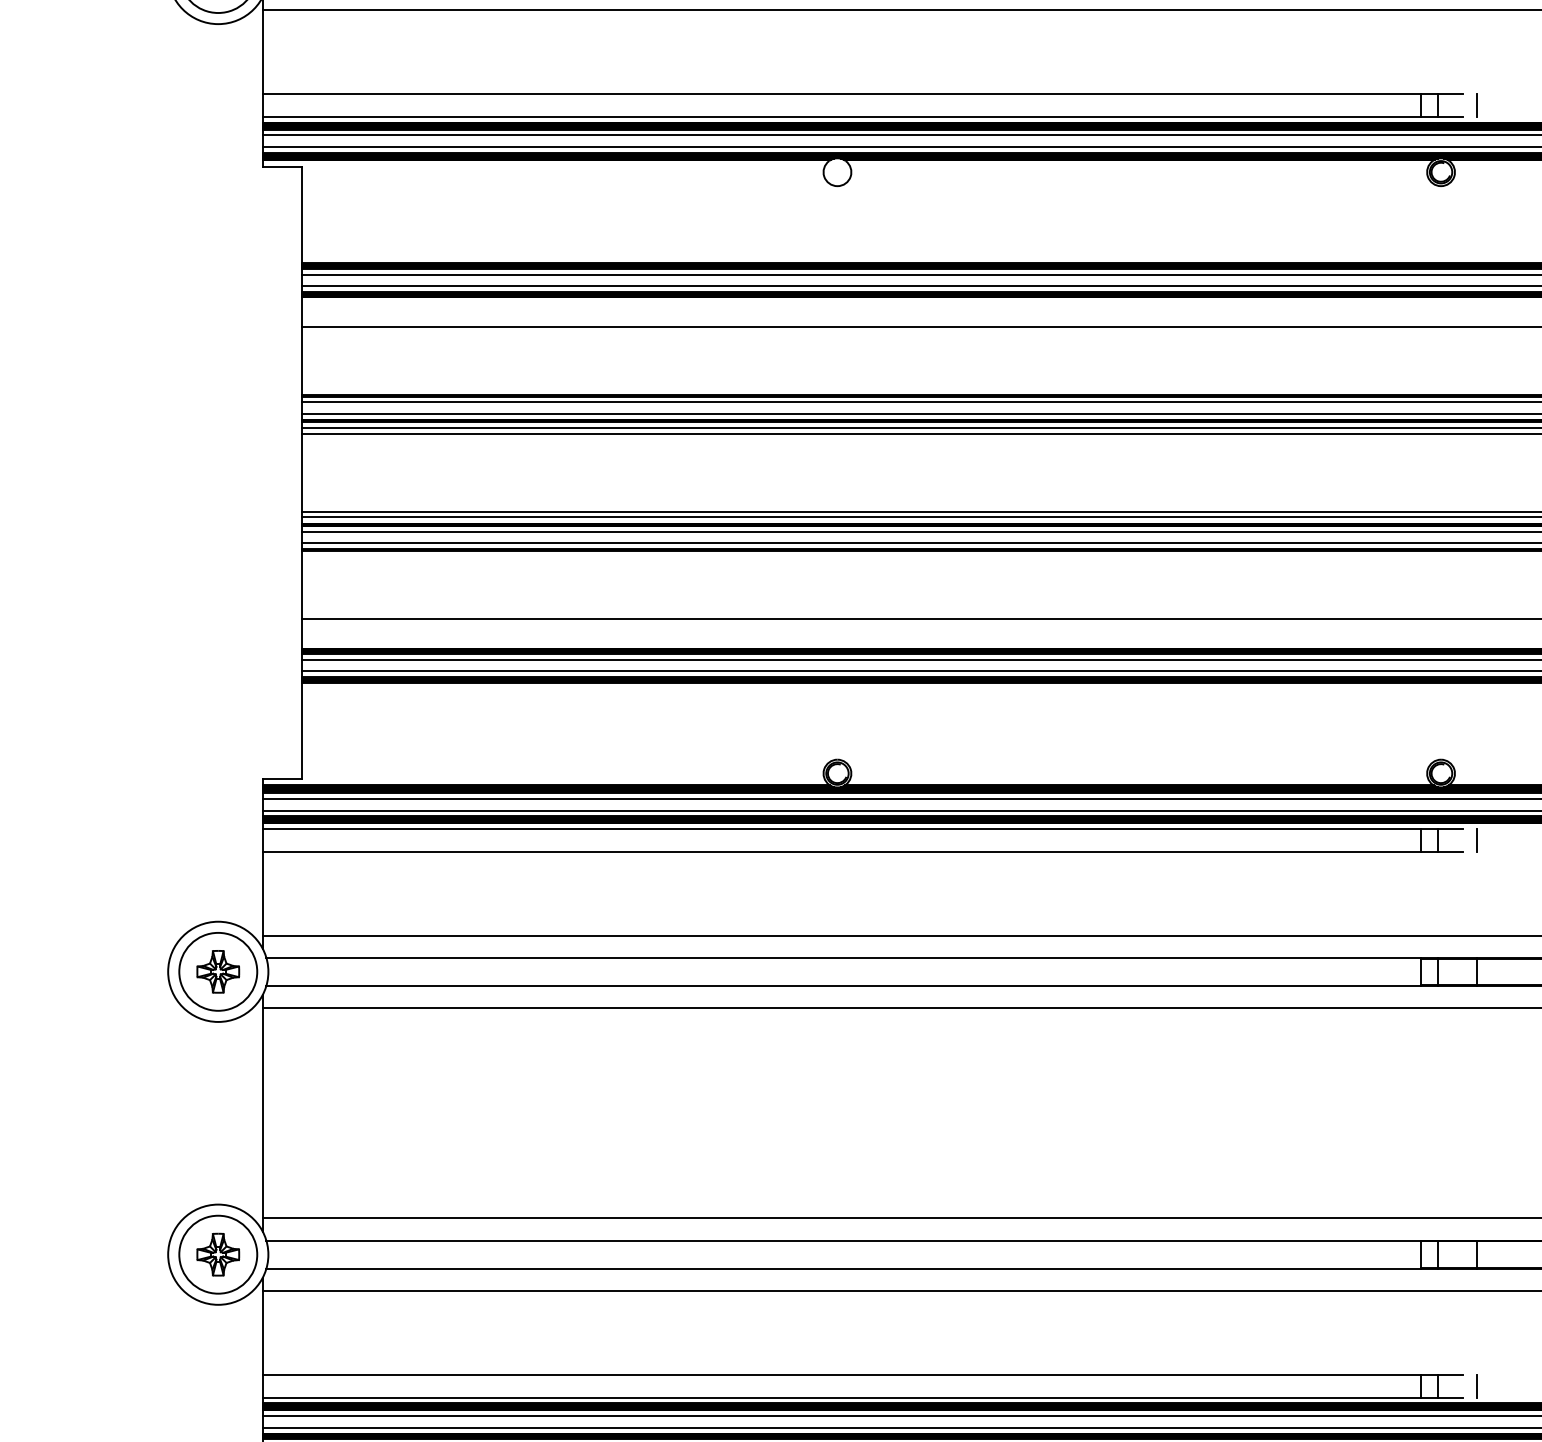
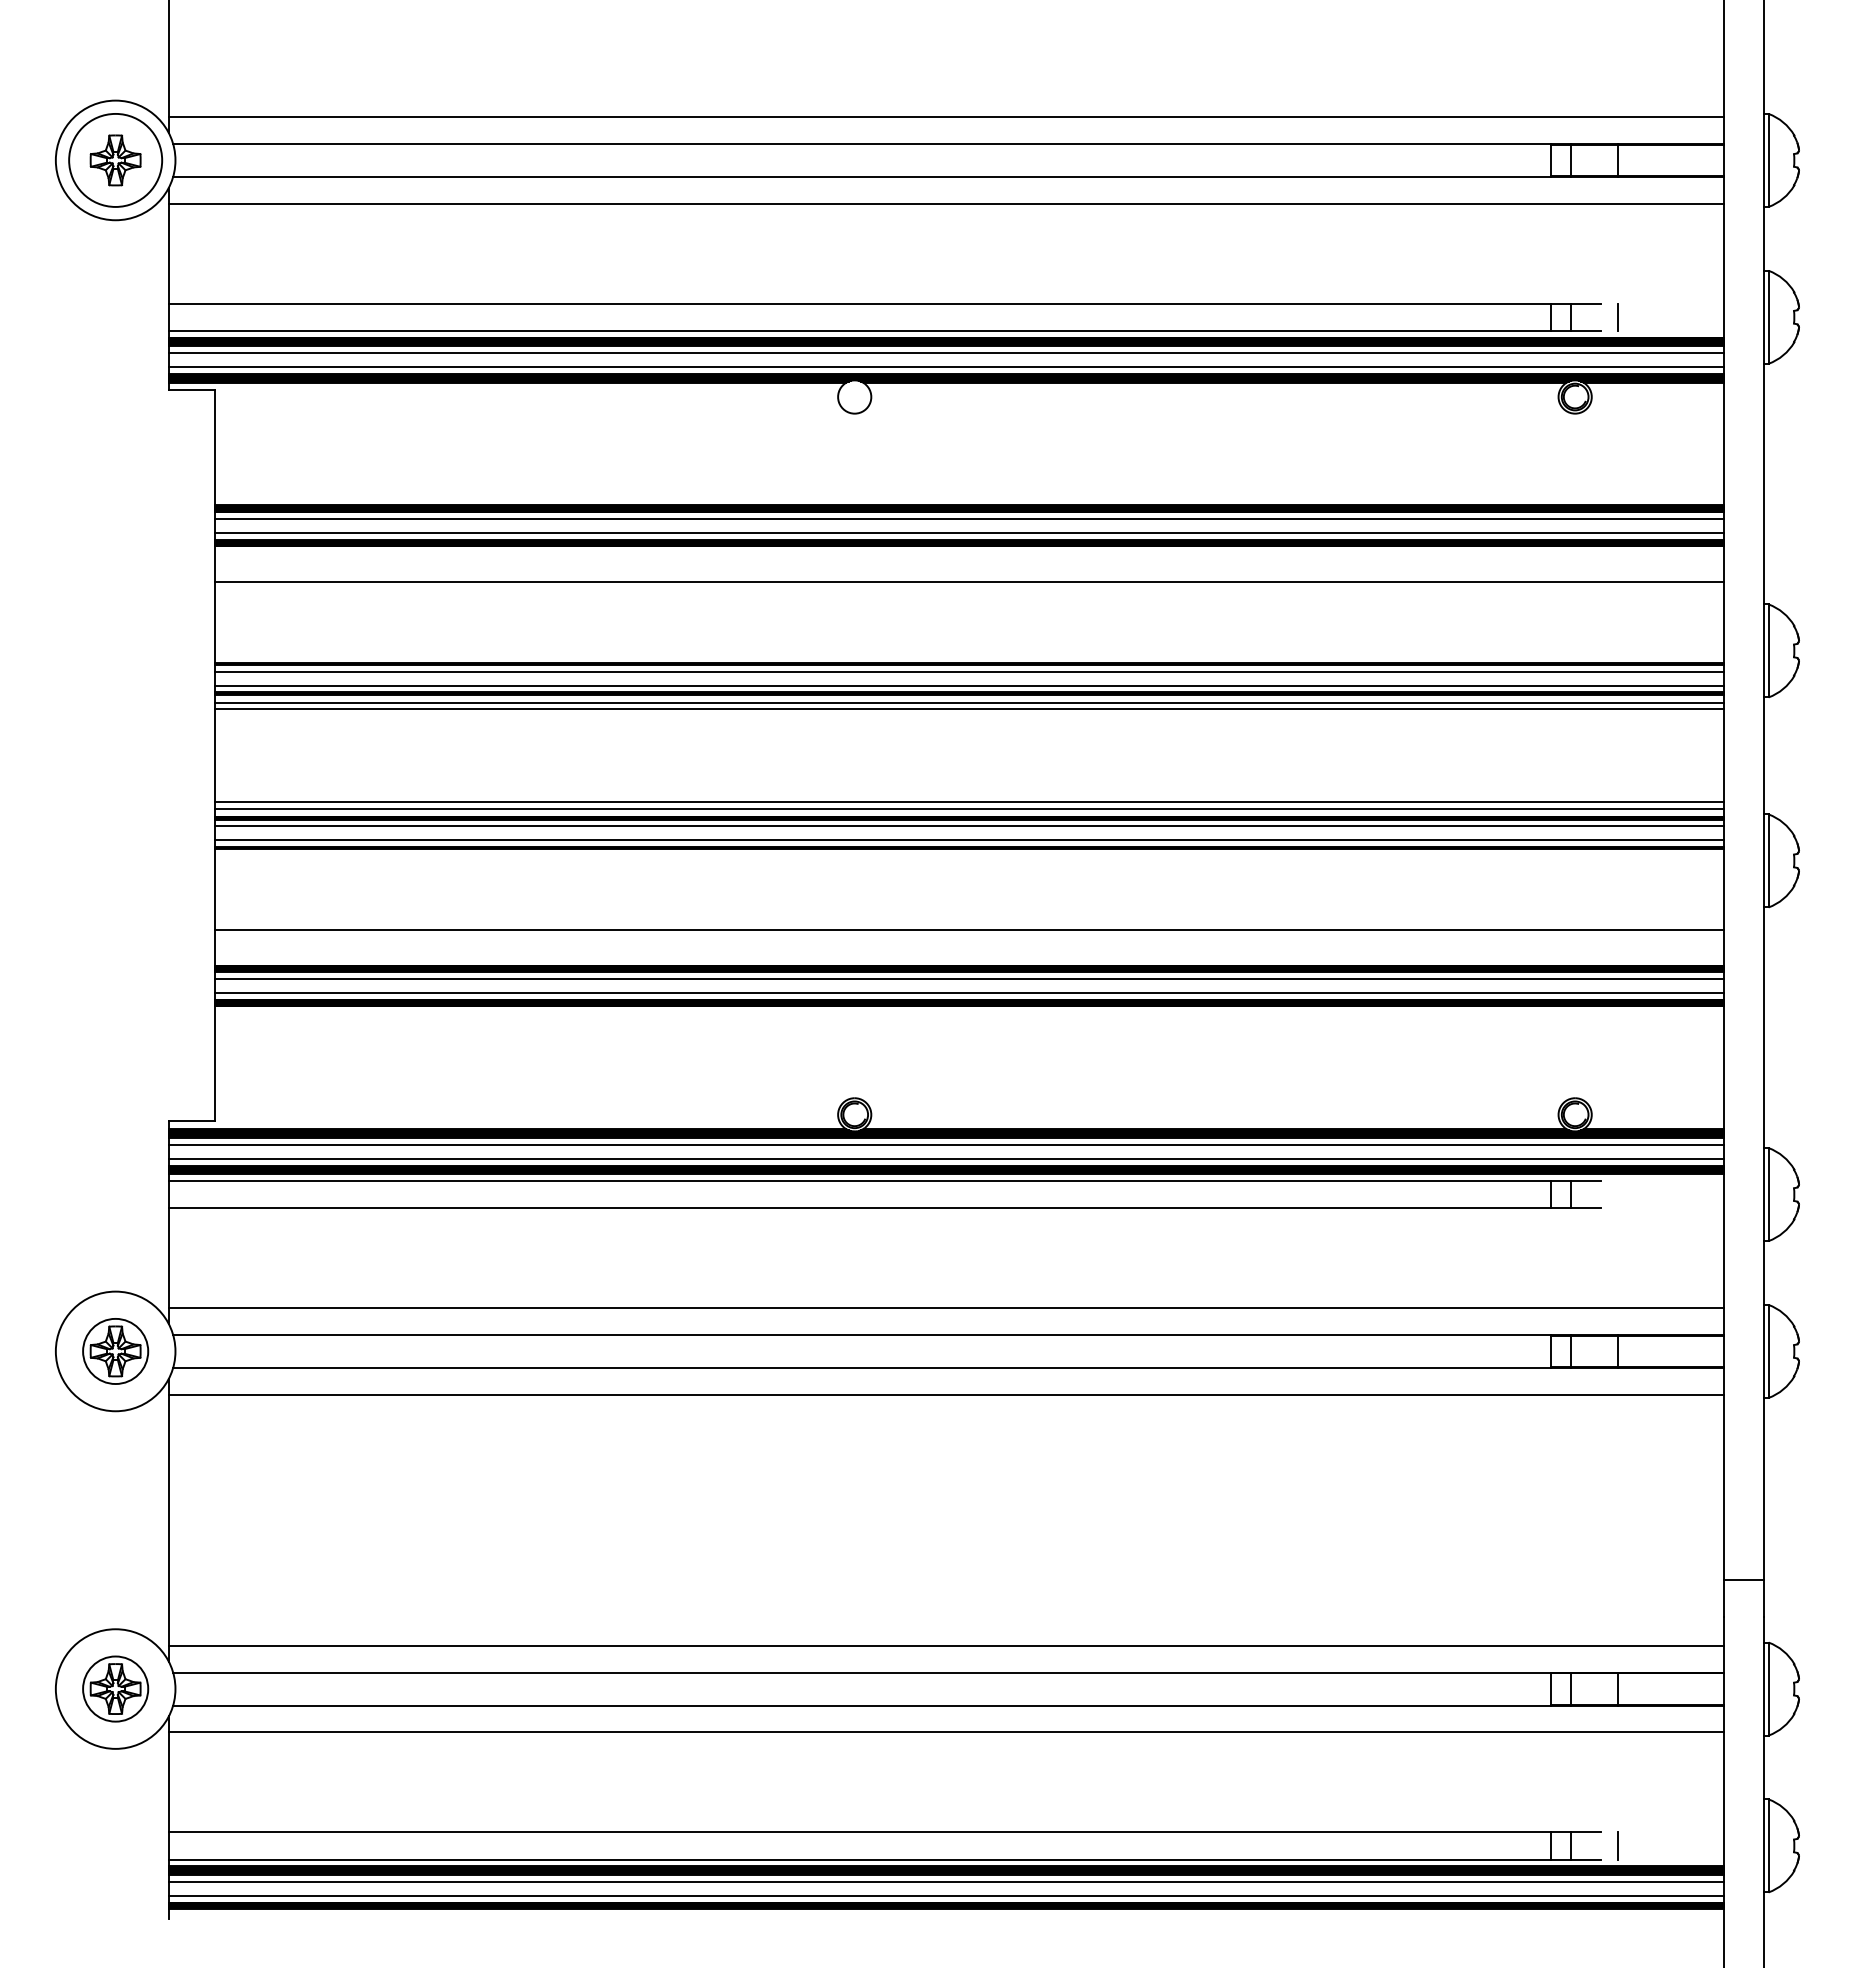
line: (1476, 840) -> (1617, 1194), removed
circle: (218, 971) -> (115, 1350), size x0.7
circle: (218, 1254) -> (115, 1688), size x0.7

